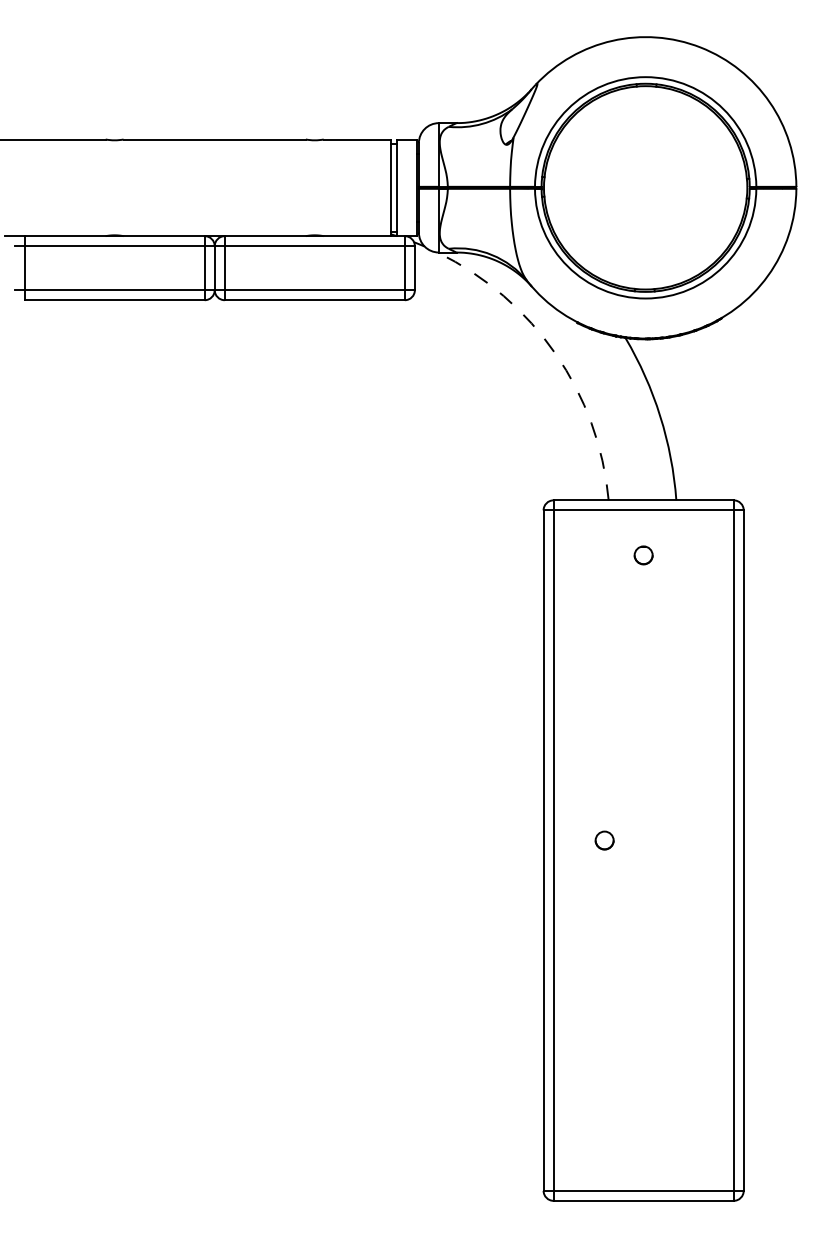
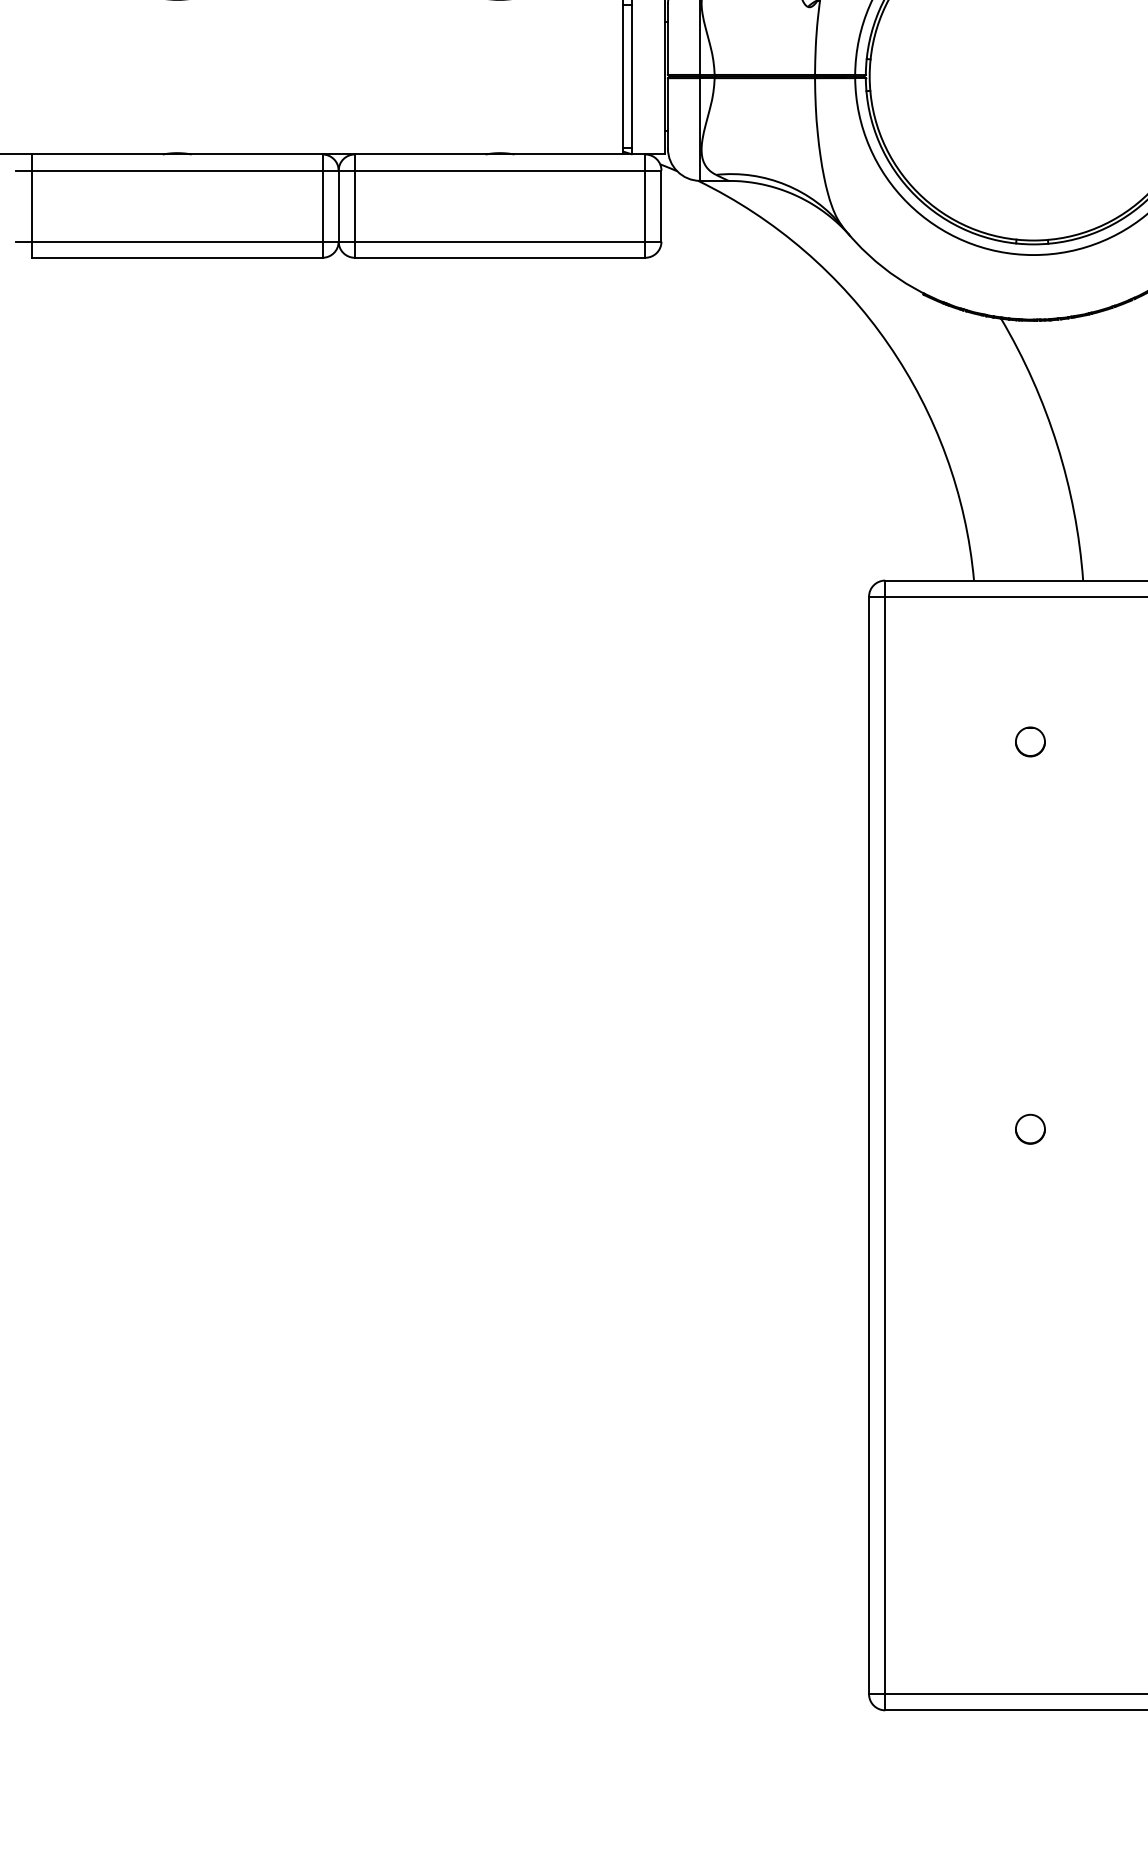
arc: (555, 353) -> (888, 343), dashed -> solid
circle: (643, 555) -> (1030, 742), moved
circle: (604, 840) -> (1030, 1129), moved

